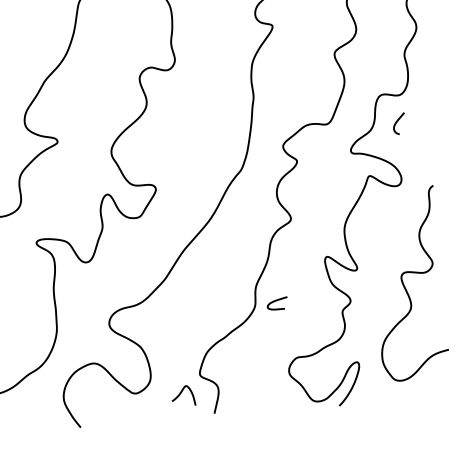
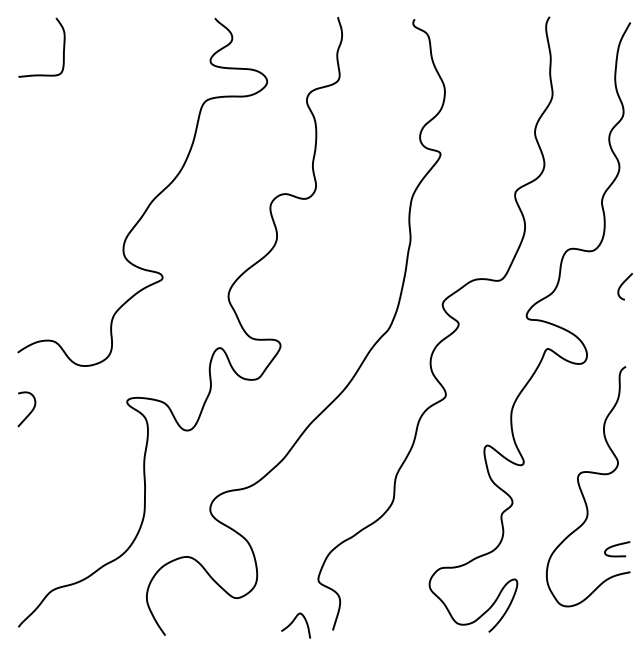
curve: (397, 122) -> (623, 284), moved
curve: (276, 301) -> (616, 546), moved
curve: (181, 393) -> (293, 622), moved

